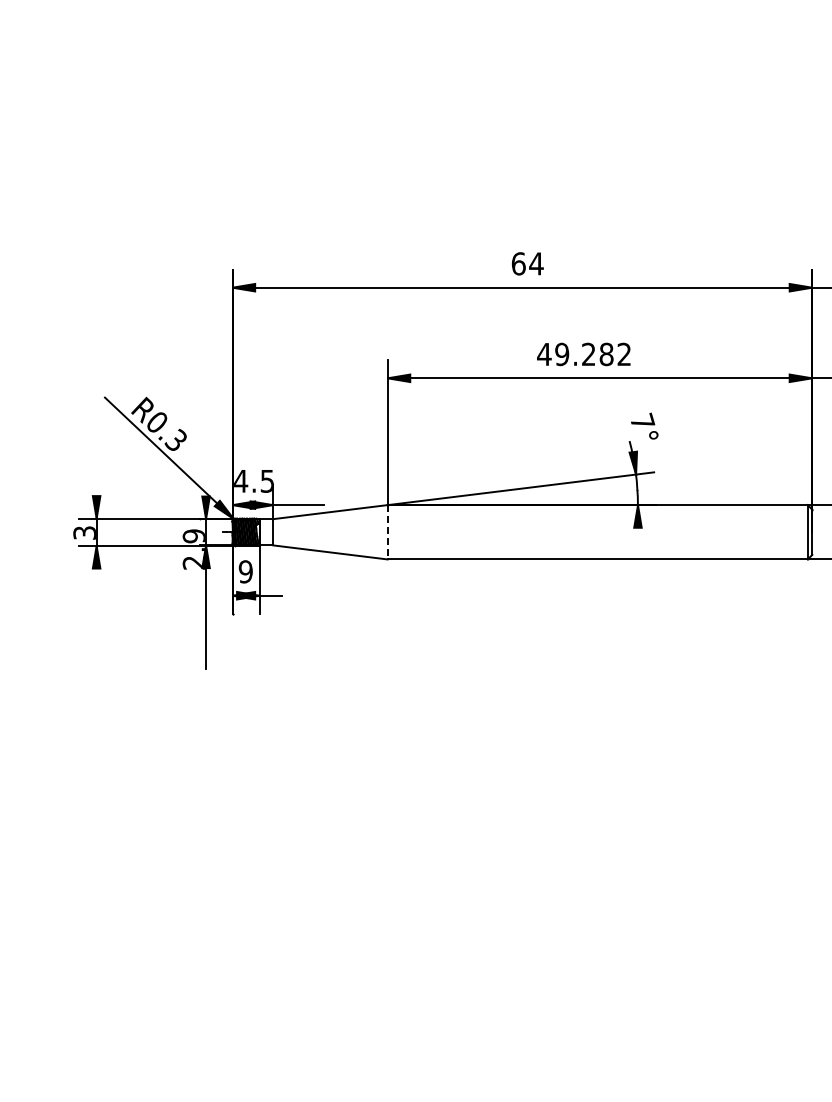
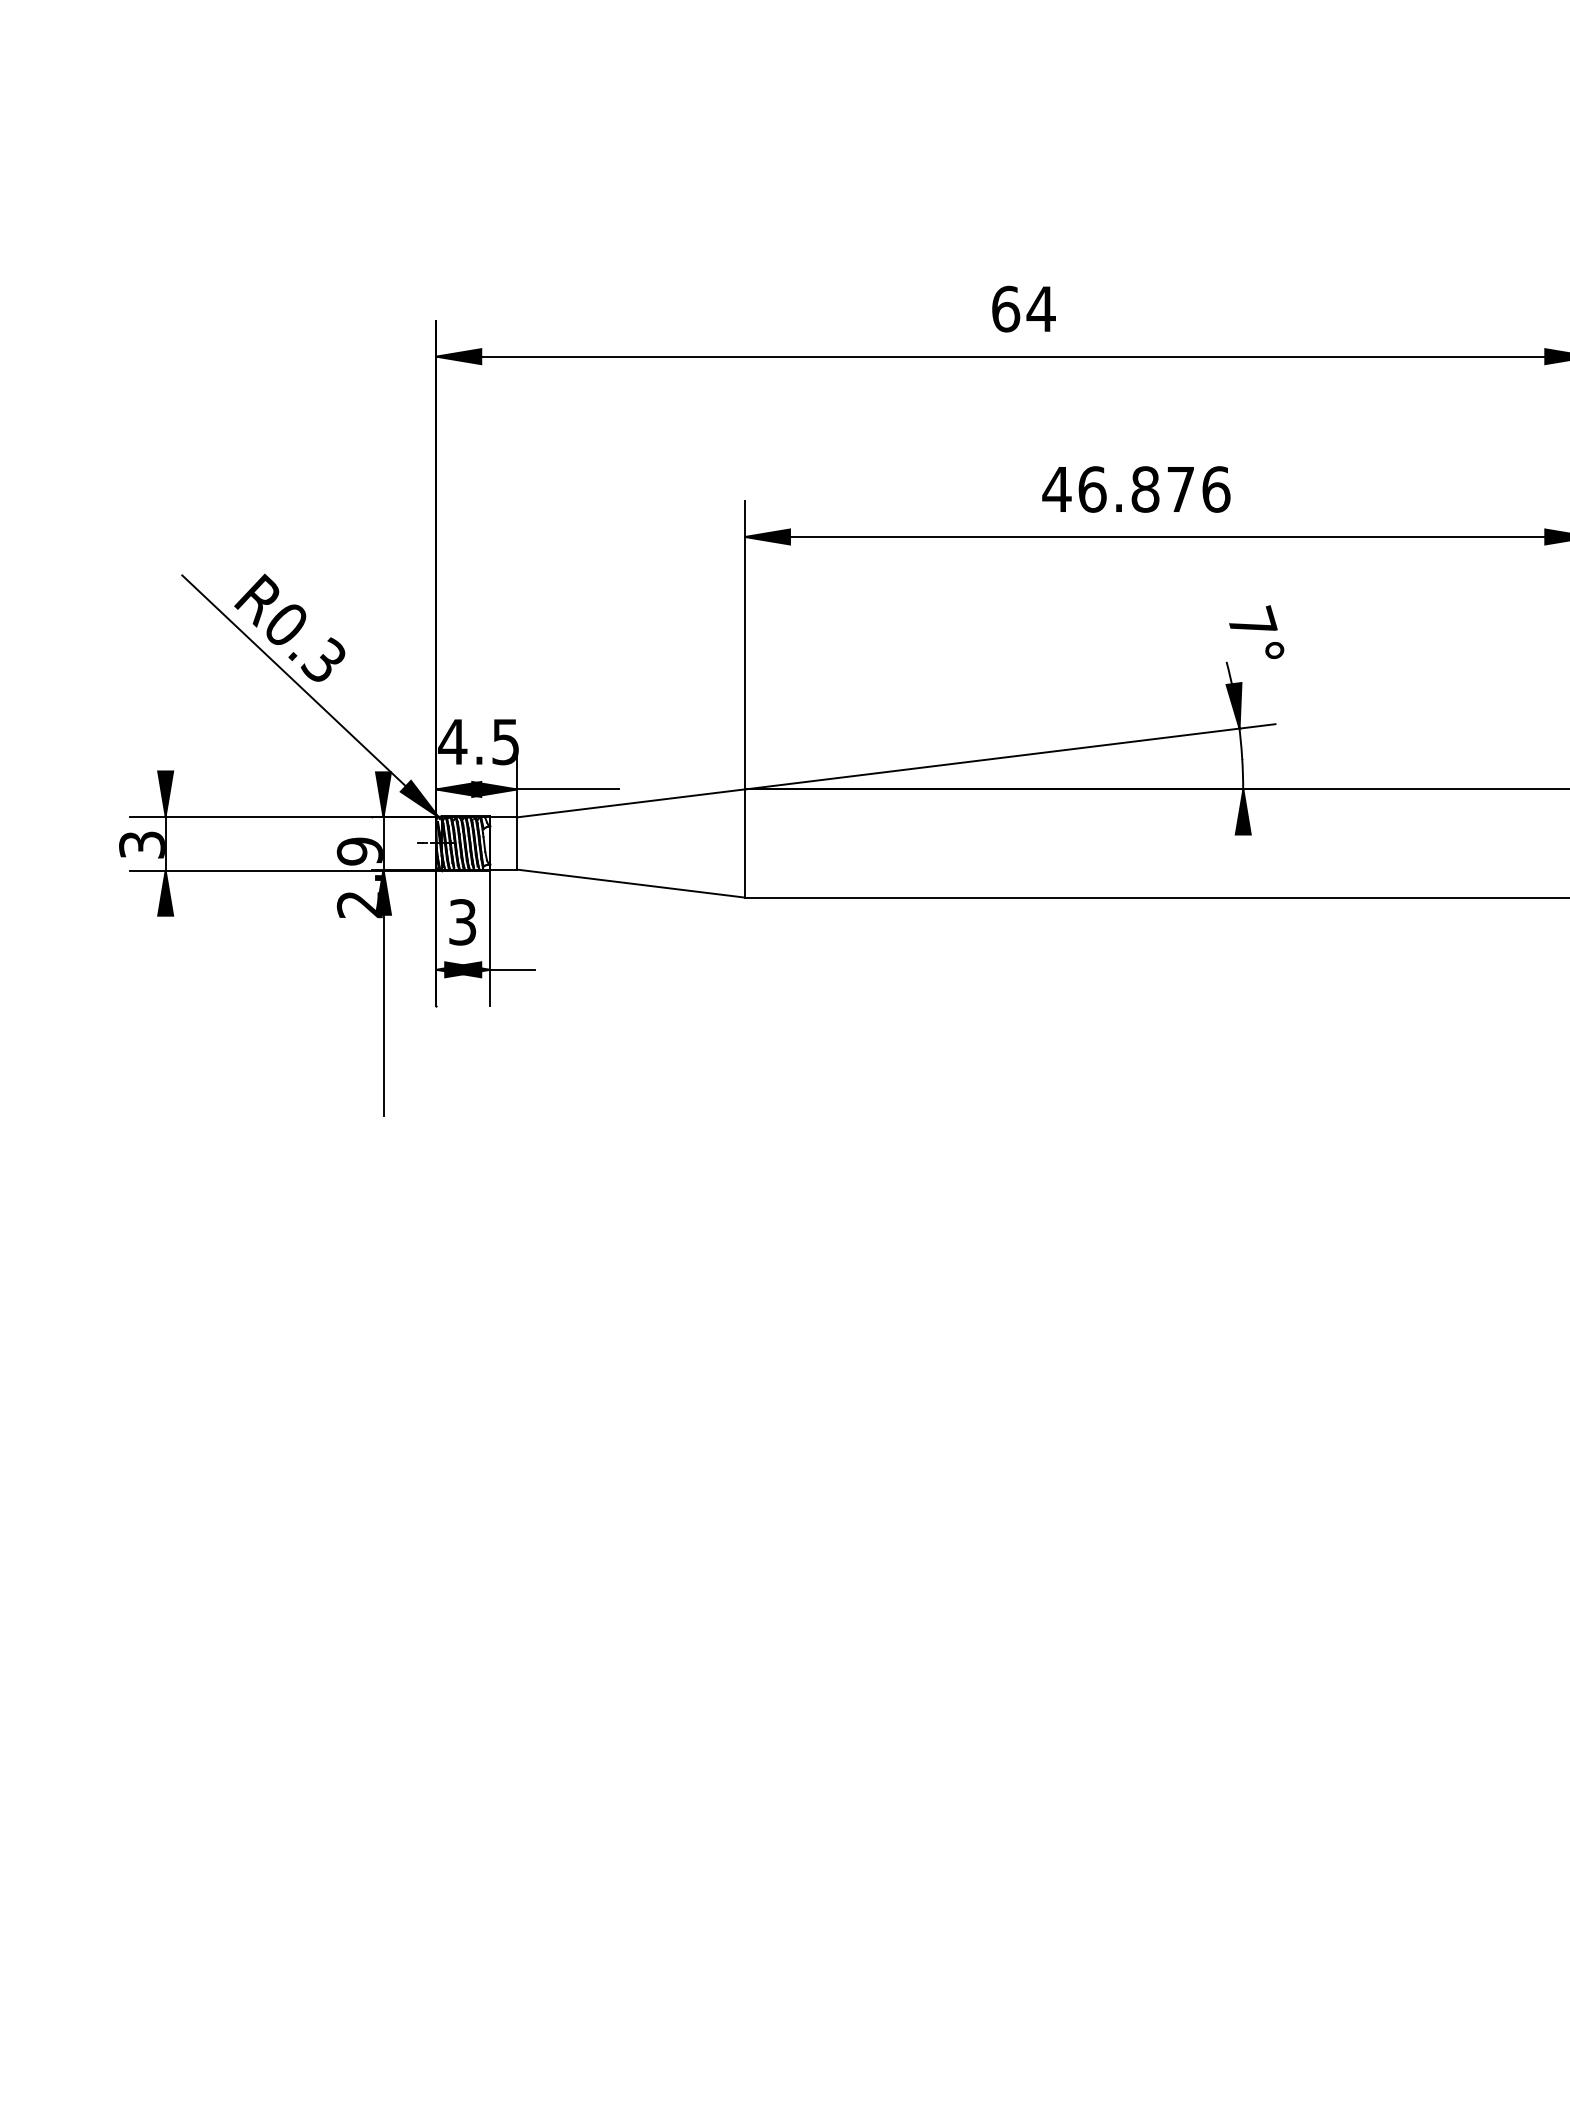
text: (593, 354) -> (1154, 489), 49.282 -> 46.876
line: (387, 532) -> (744, 843), dashed -> solid
text: (245, 571) -> (461, 921), 9 -> 3

